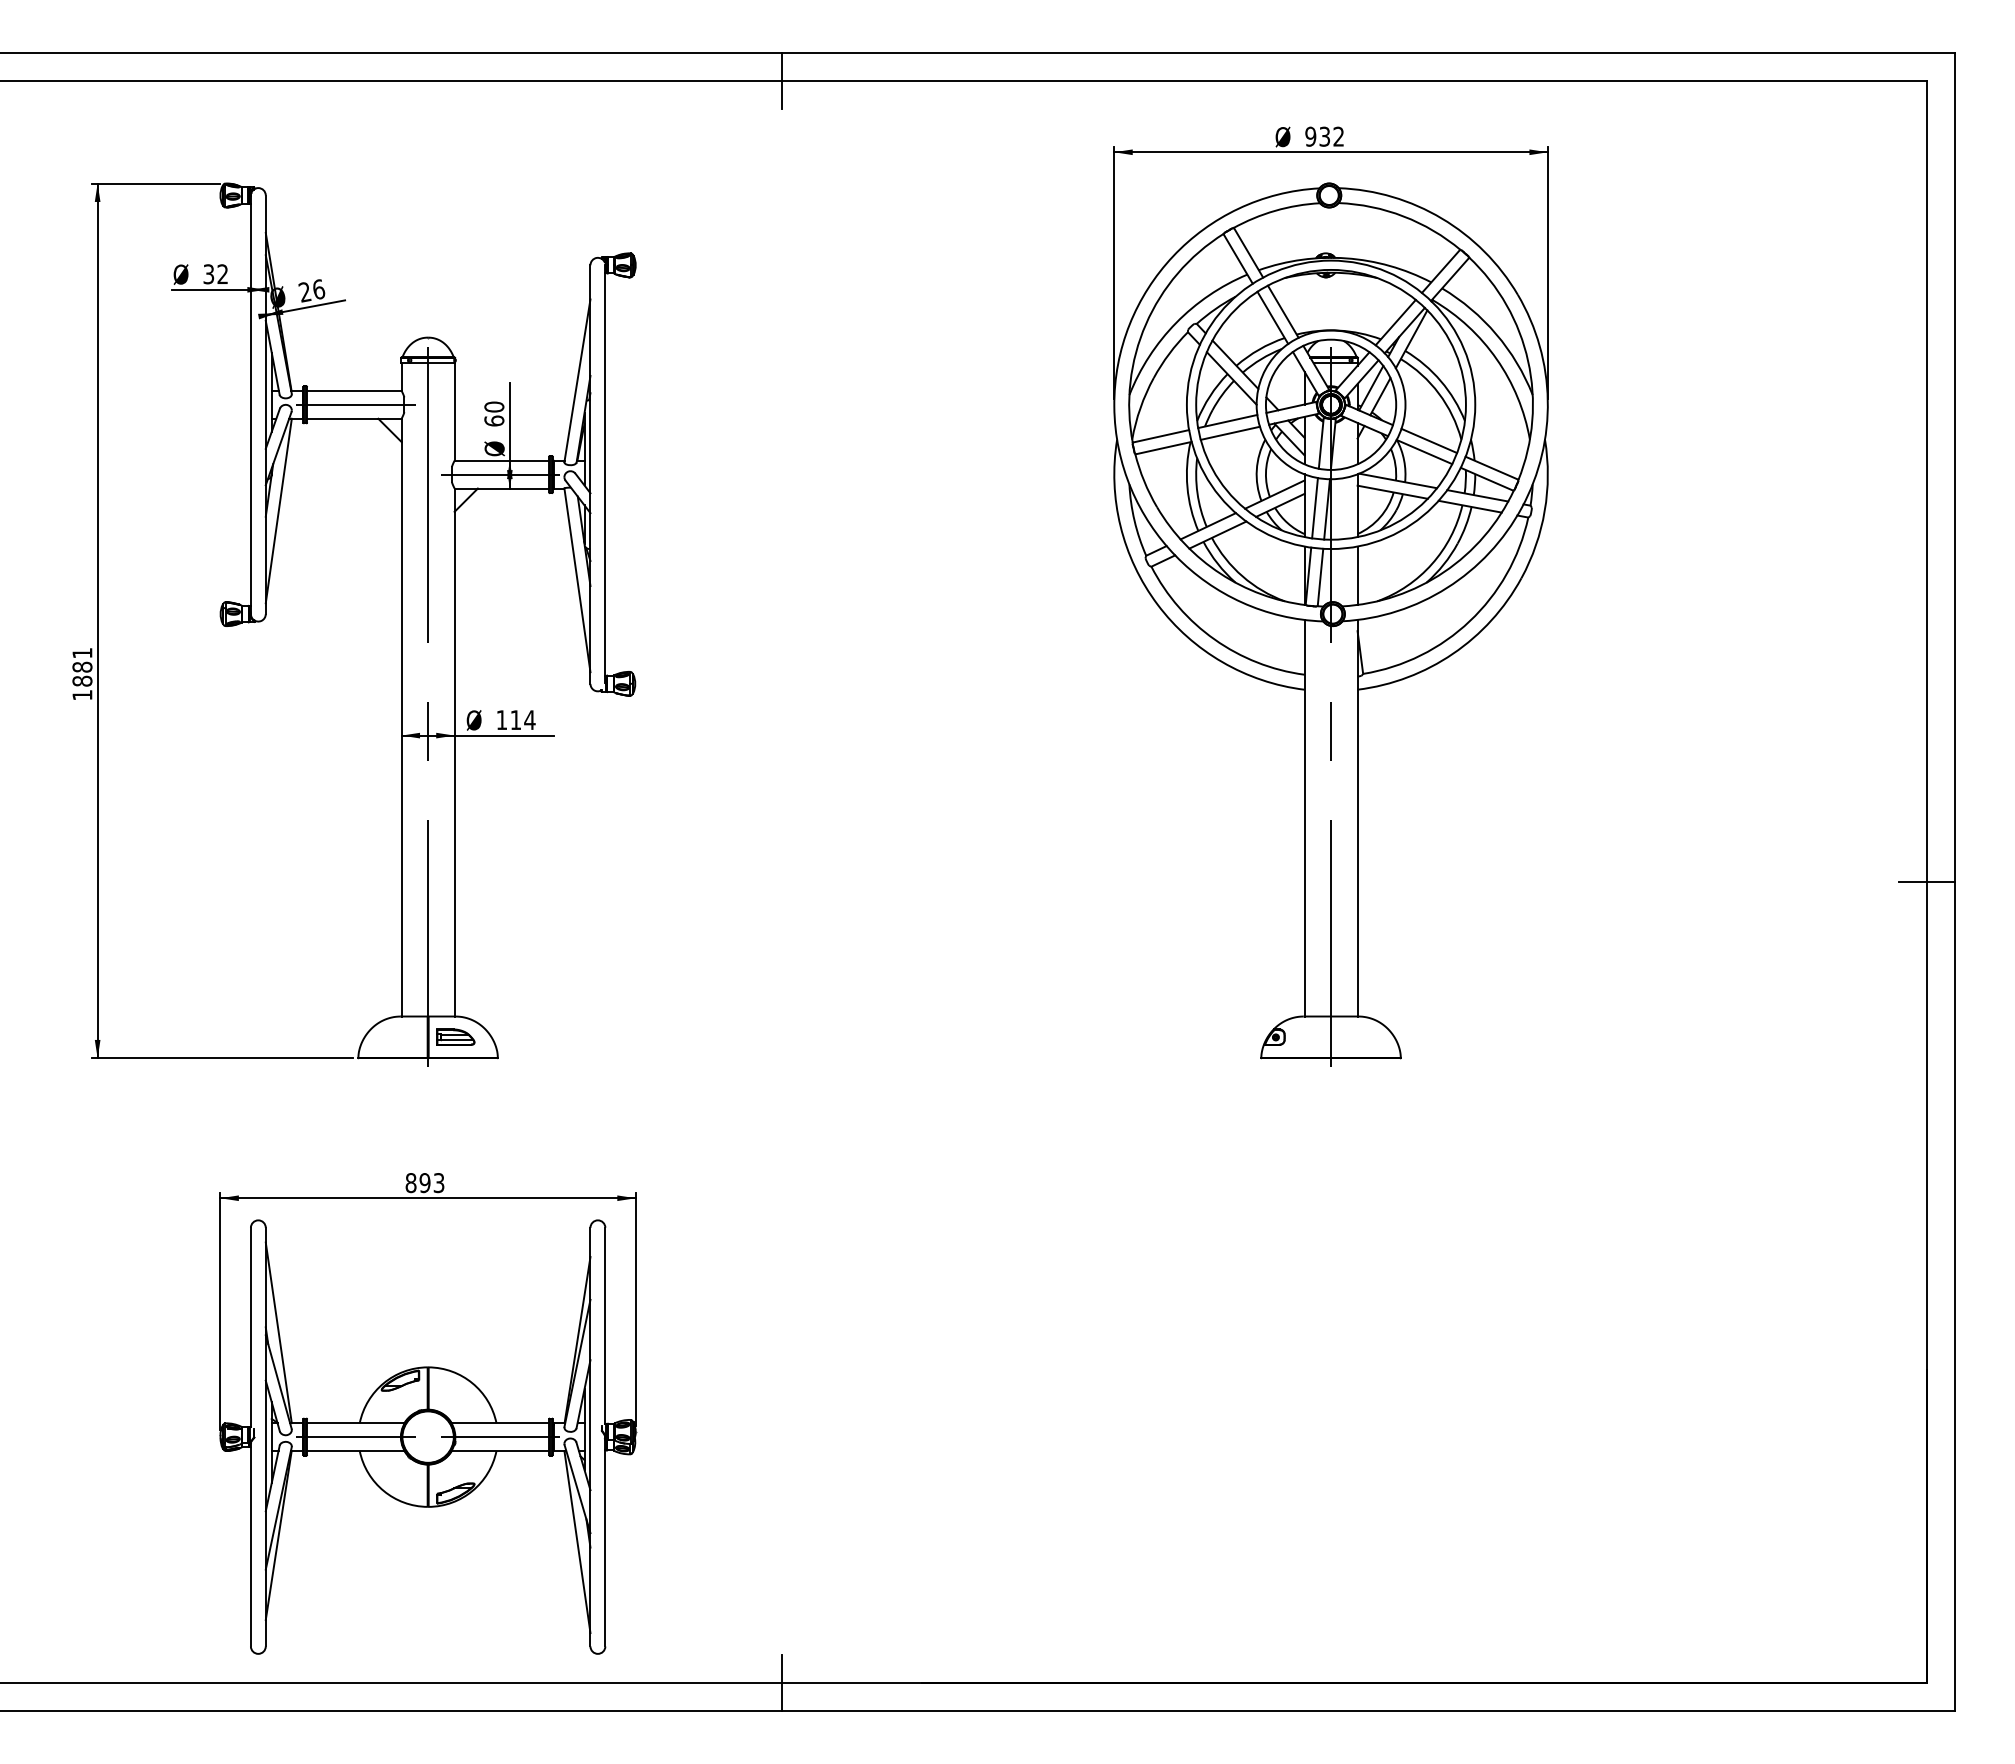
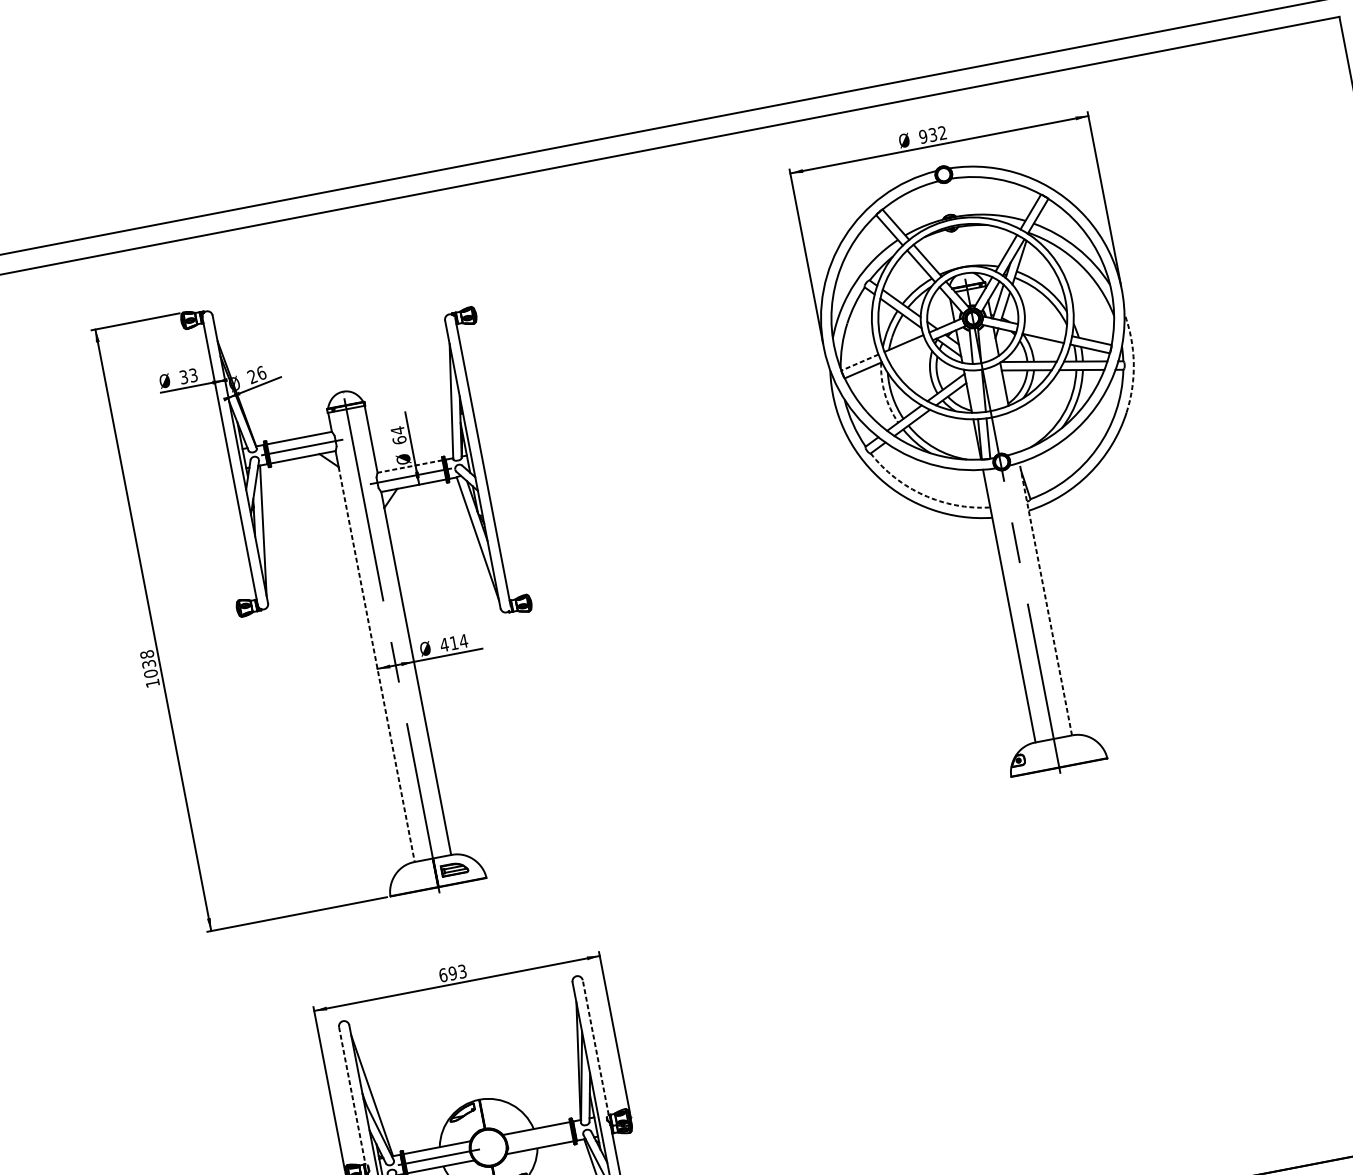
line: (782, 80) -> (552, 168), removed
text: (222, 274) -> (193, 375), 32 -> 33
text: (494, 406) -> (397, 430), 60 -> 64
line: (1229, 432) -> (906, 350), removed
line: (1161, 436) -> (860, 362), solid -> dashed
line: (1429, 440) -> (1045, 329), removed
line: (501, 460) -> (409, 466), solid -> dashed
arc: (1187, 487) -> (885, 394), solid -> dashed
line: (1314, 508) -> (975, 391), removed
arc: (1544, 510) -> (1133, 362), solid -> dashed
line: (1357, 575) -> (1013, 432), removed
arc: (1214, 639) -> (923, 495), solid -> dashed
text: (82, 666) -> (148, 663), 1881 -> 1038
text: (501, 719) -> (444, 644), 114 -> 414
line: (401, 729) -> (376, 664), solid -> dashed
line: (1357, 817) -> (1045, 598), solid -> dashed
text: (410, 1182) -> (442, 974), 893 -> 693
line: (605, 1325) -> (595, 1047), solid -> dashed
line: (250, 1327) -> (352, 1095), solid -> dashed
line: (500, 1437) -> (538, 1138), removed

